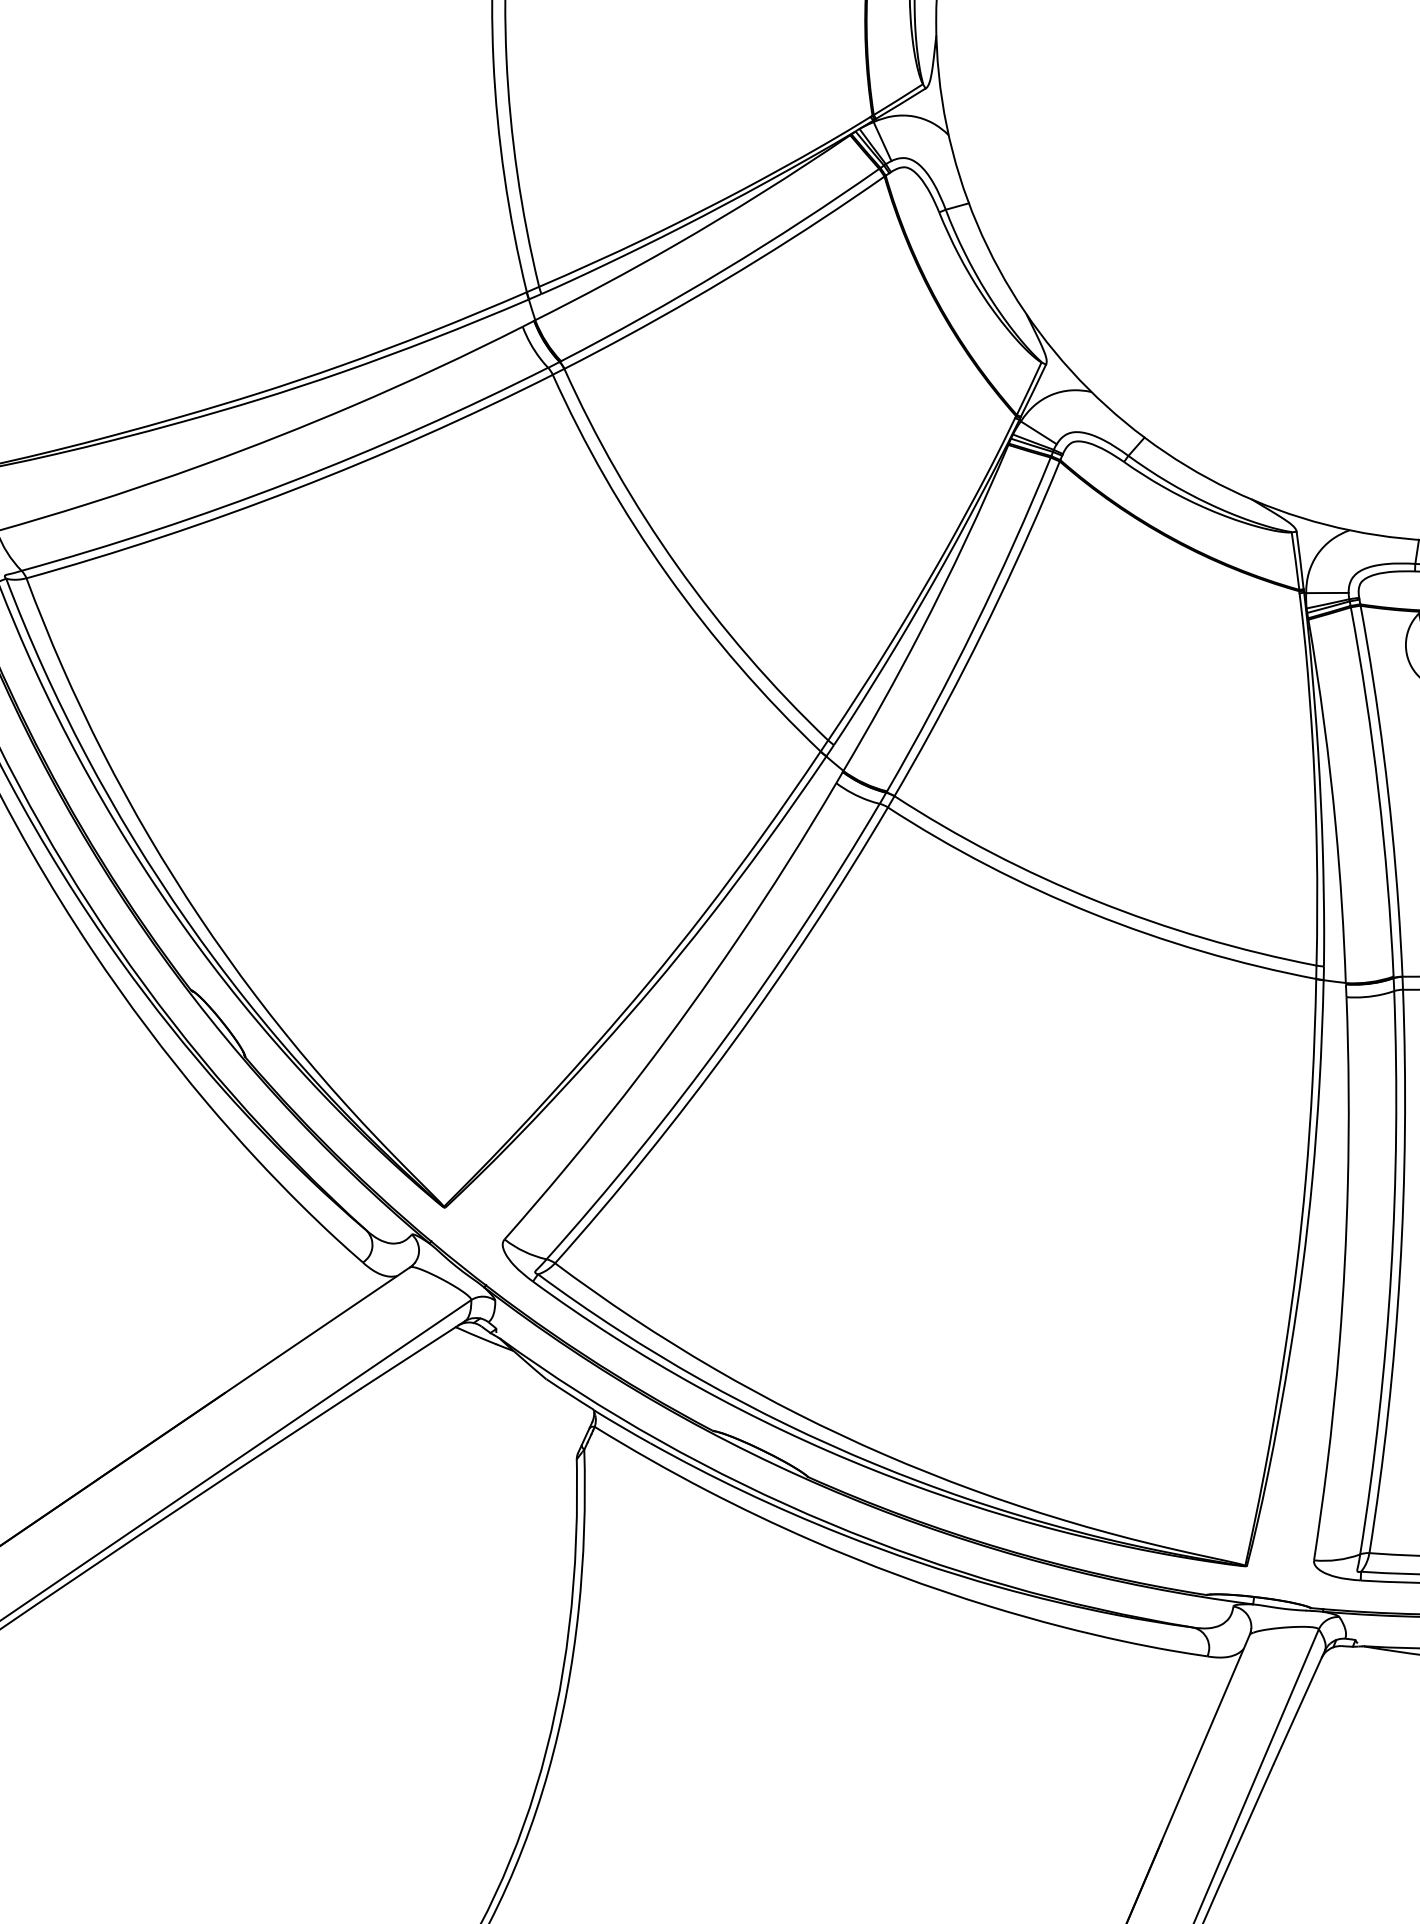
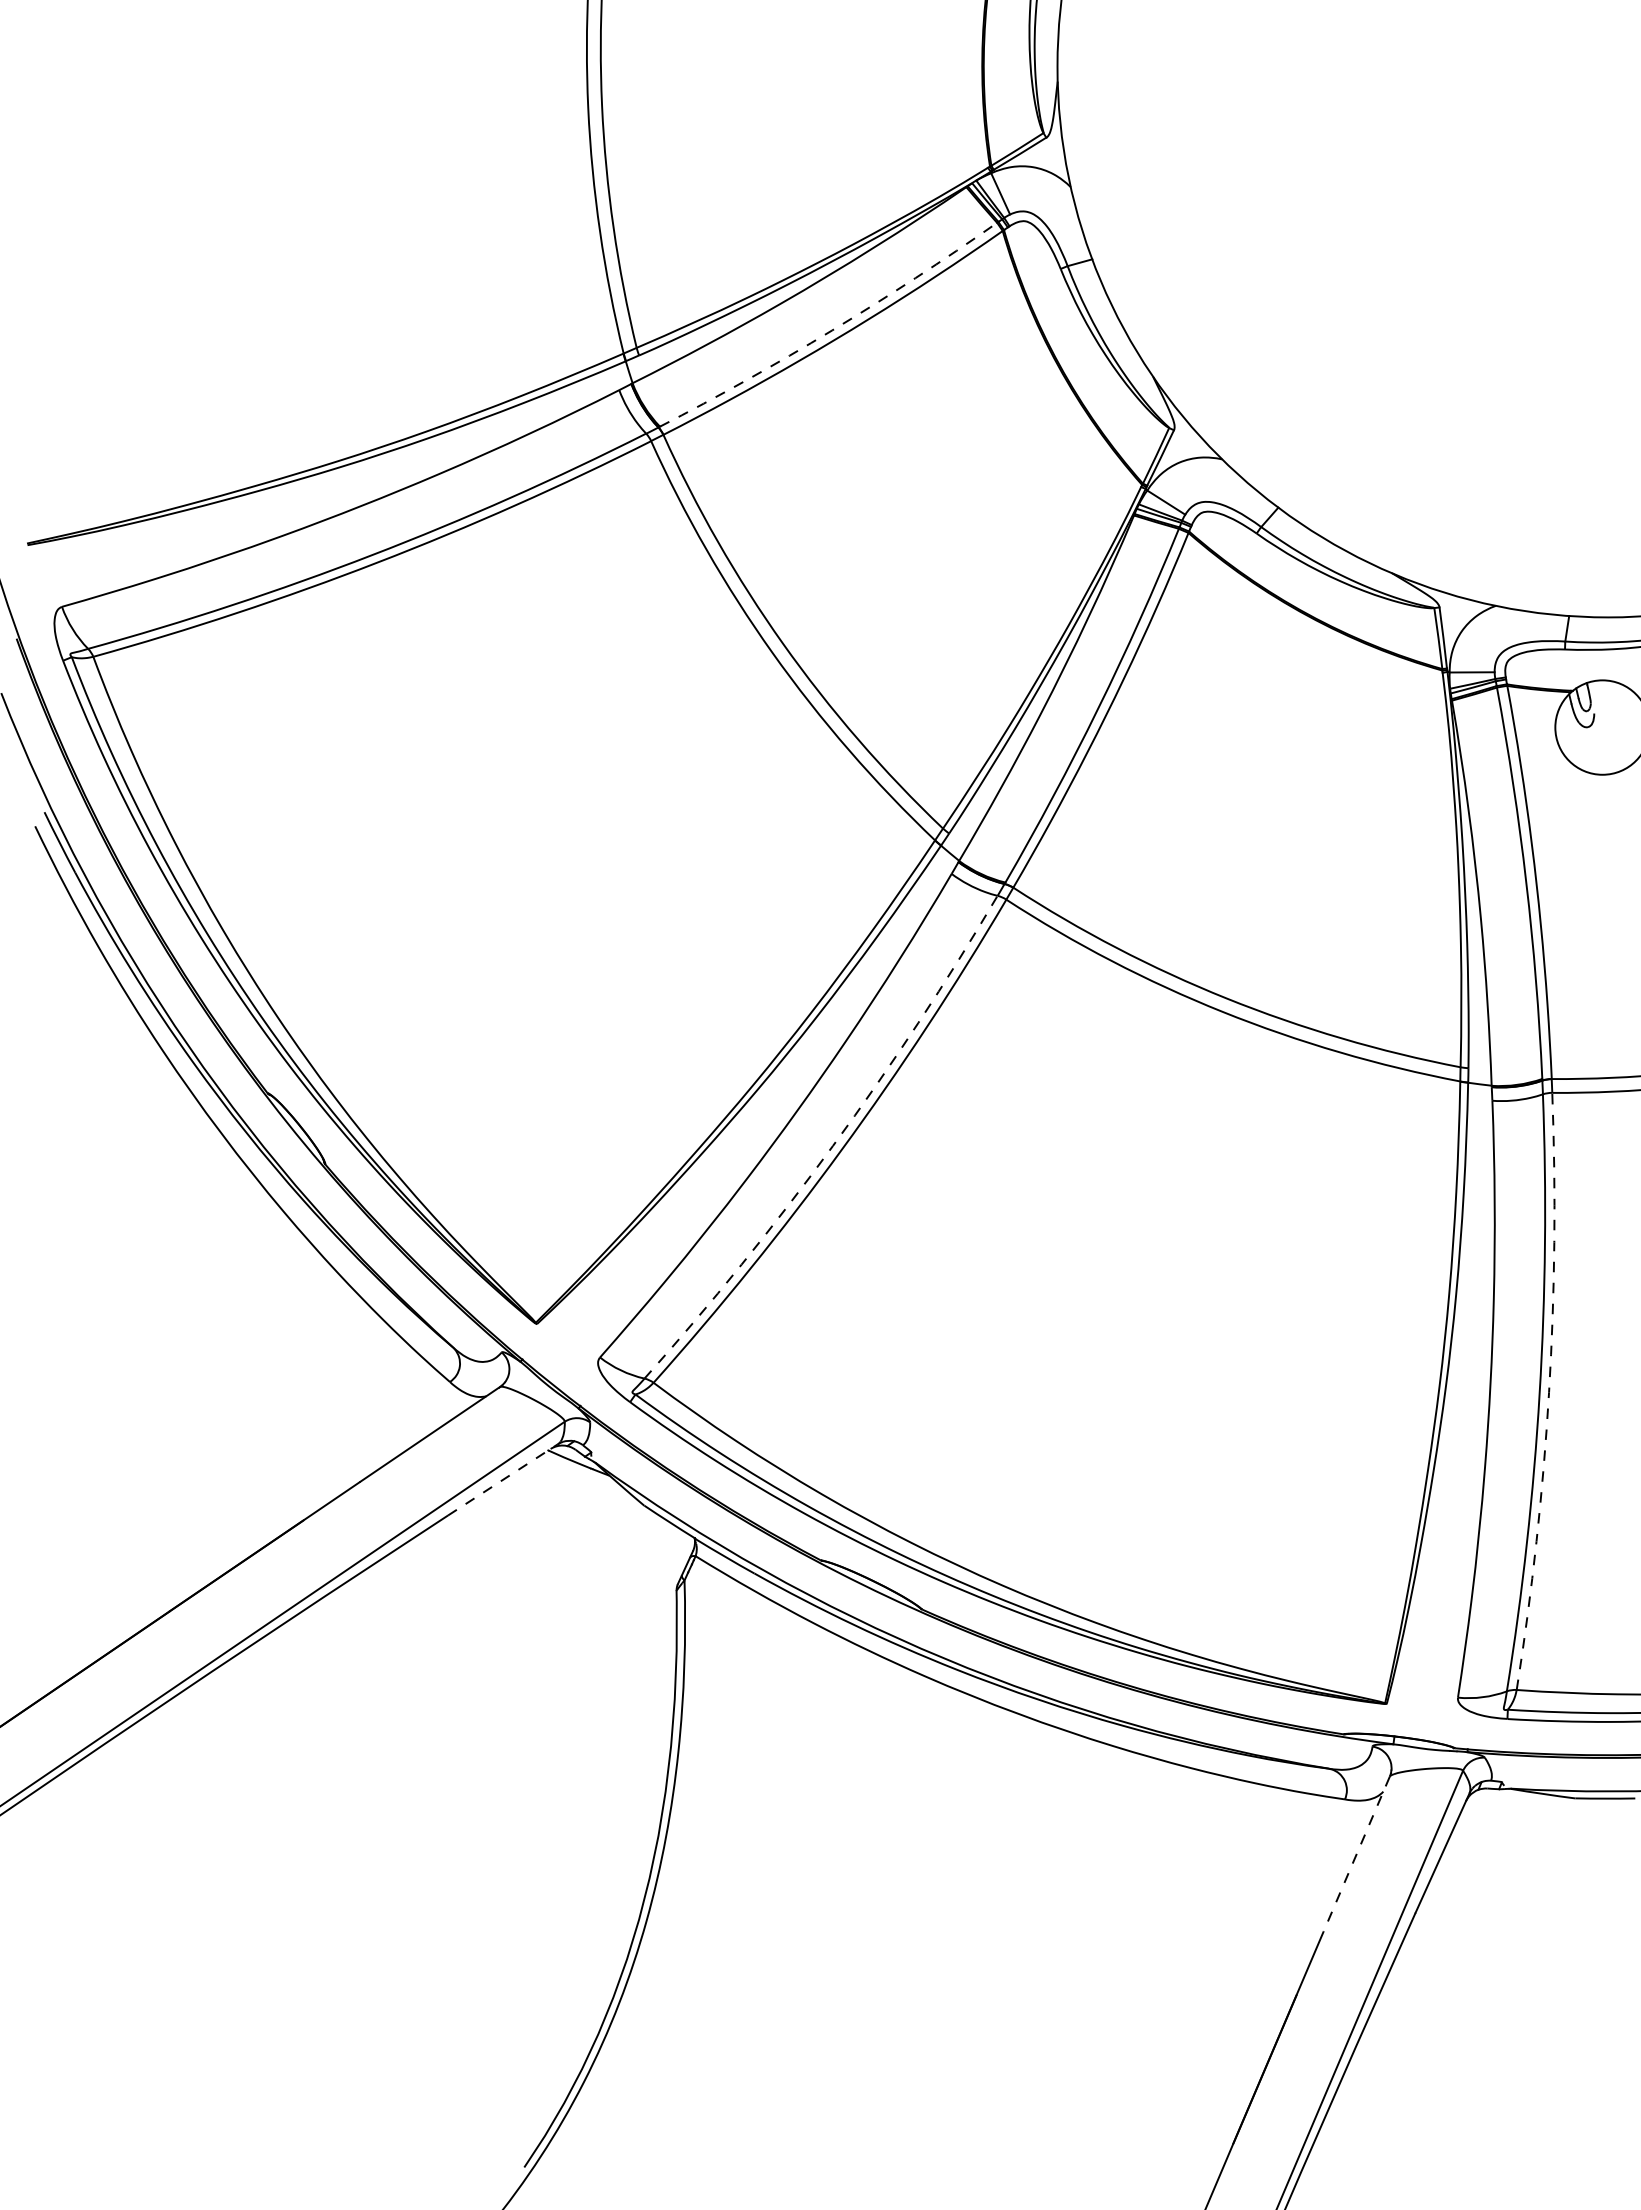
arc: (723, 270) -> (832, 330), solid -> dashed
arc: (724, 1039) -> (833, 1145), solid -> dashed
arc: (1400, 1272) -> (1549, 1392), solid -> dashed
line: (413, 1354) -> (503, 1479), solid -> dashed
line: (1218, 1708) -> (1356, 1854), solid -> dashed

